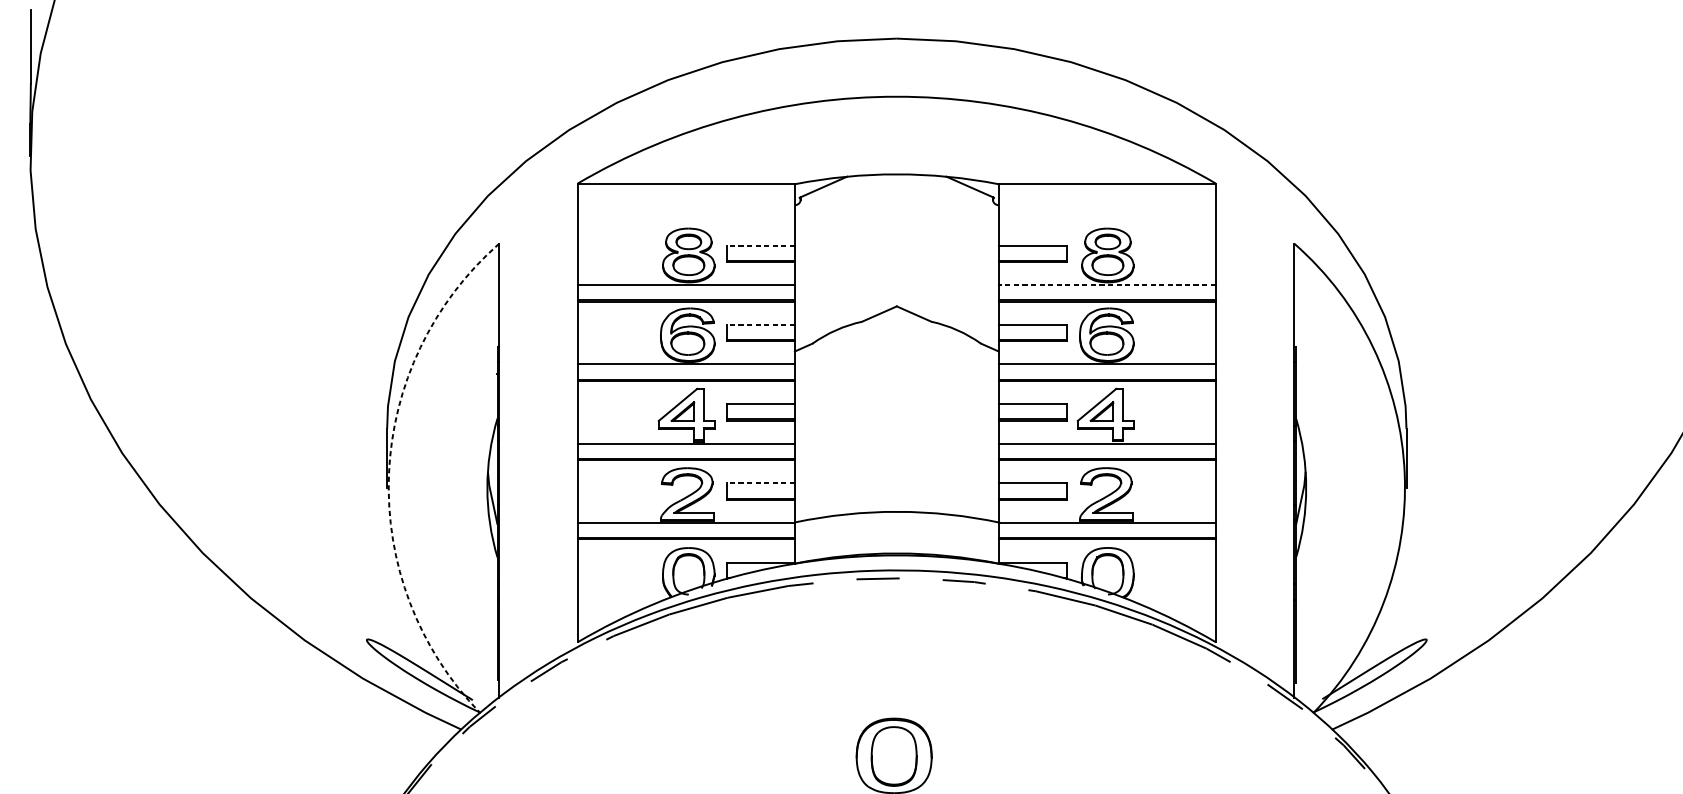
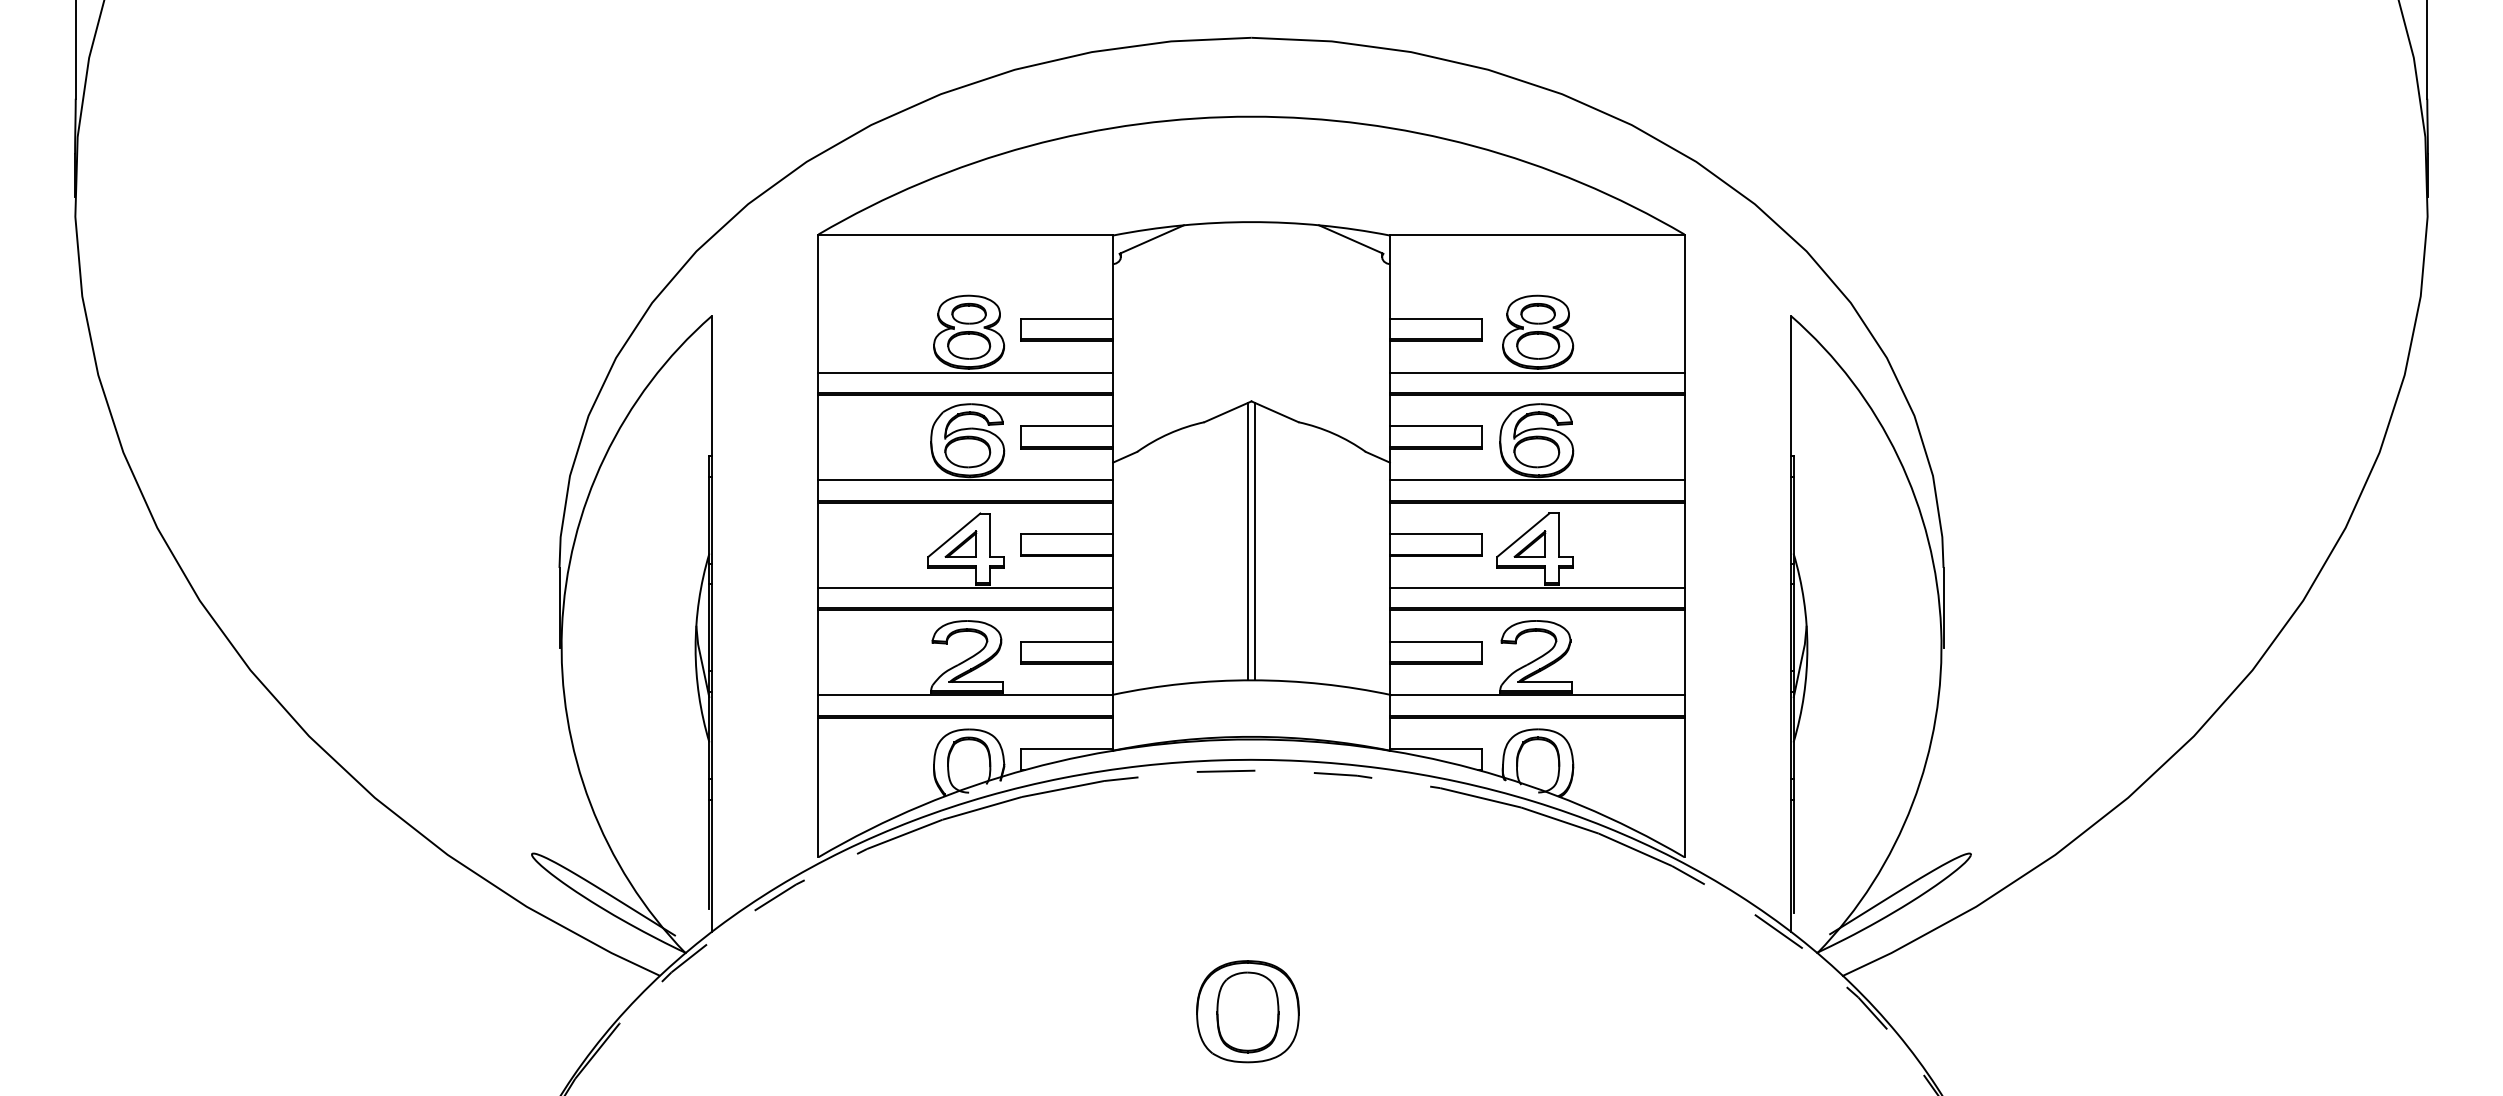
line: (760, 245) -> (1066, 318), dashed -> solid
line: (1106, 285) -> (1536, 372), dashed -> solid
line: (760, 324) -> (1066, 426), dashed -> solid
line: (894, 409) -> (1248, 541), added
line: (899, 409) -> (1254, 541), added
arc: (388, 474) -> (561, 629), dashed -> solid
line: (760, 483) -> (1066, 641), dashed -> solid

